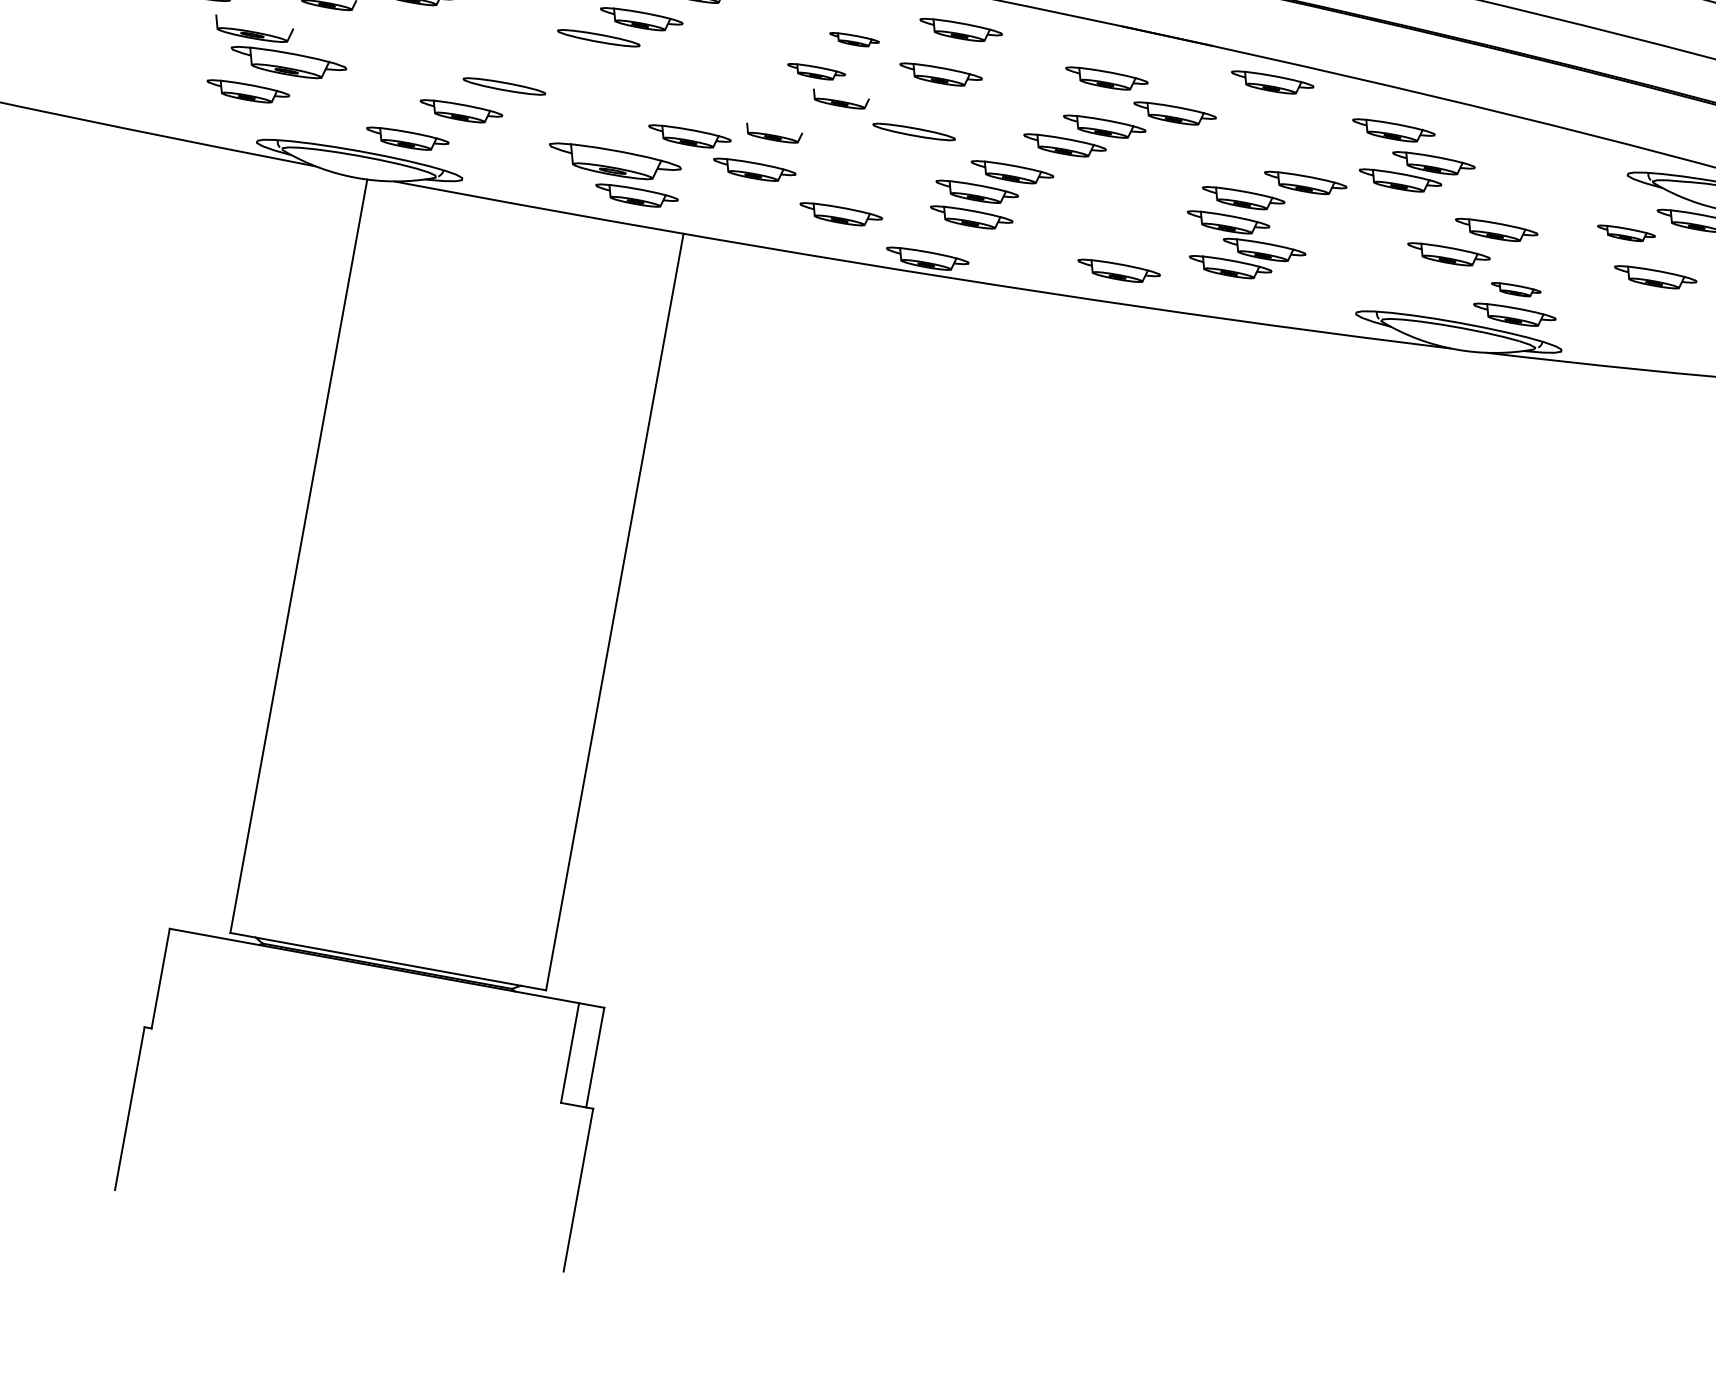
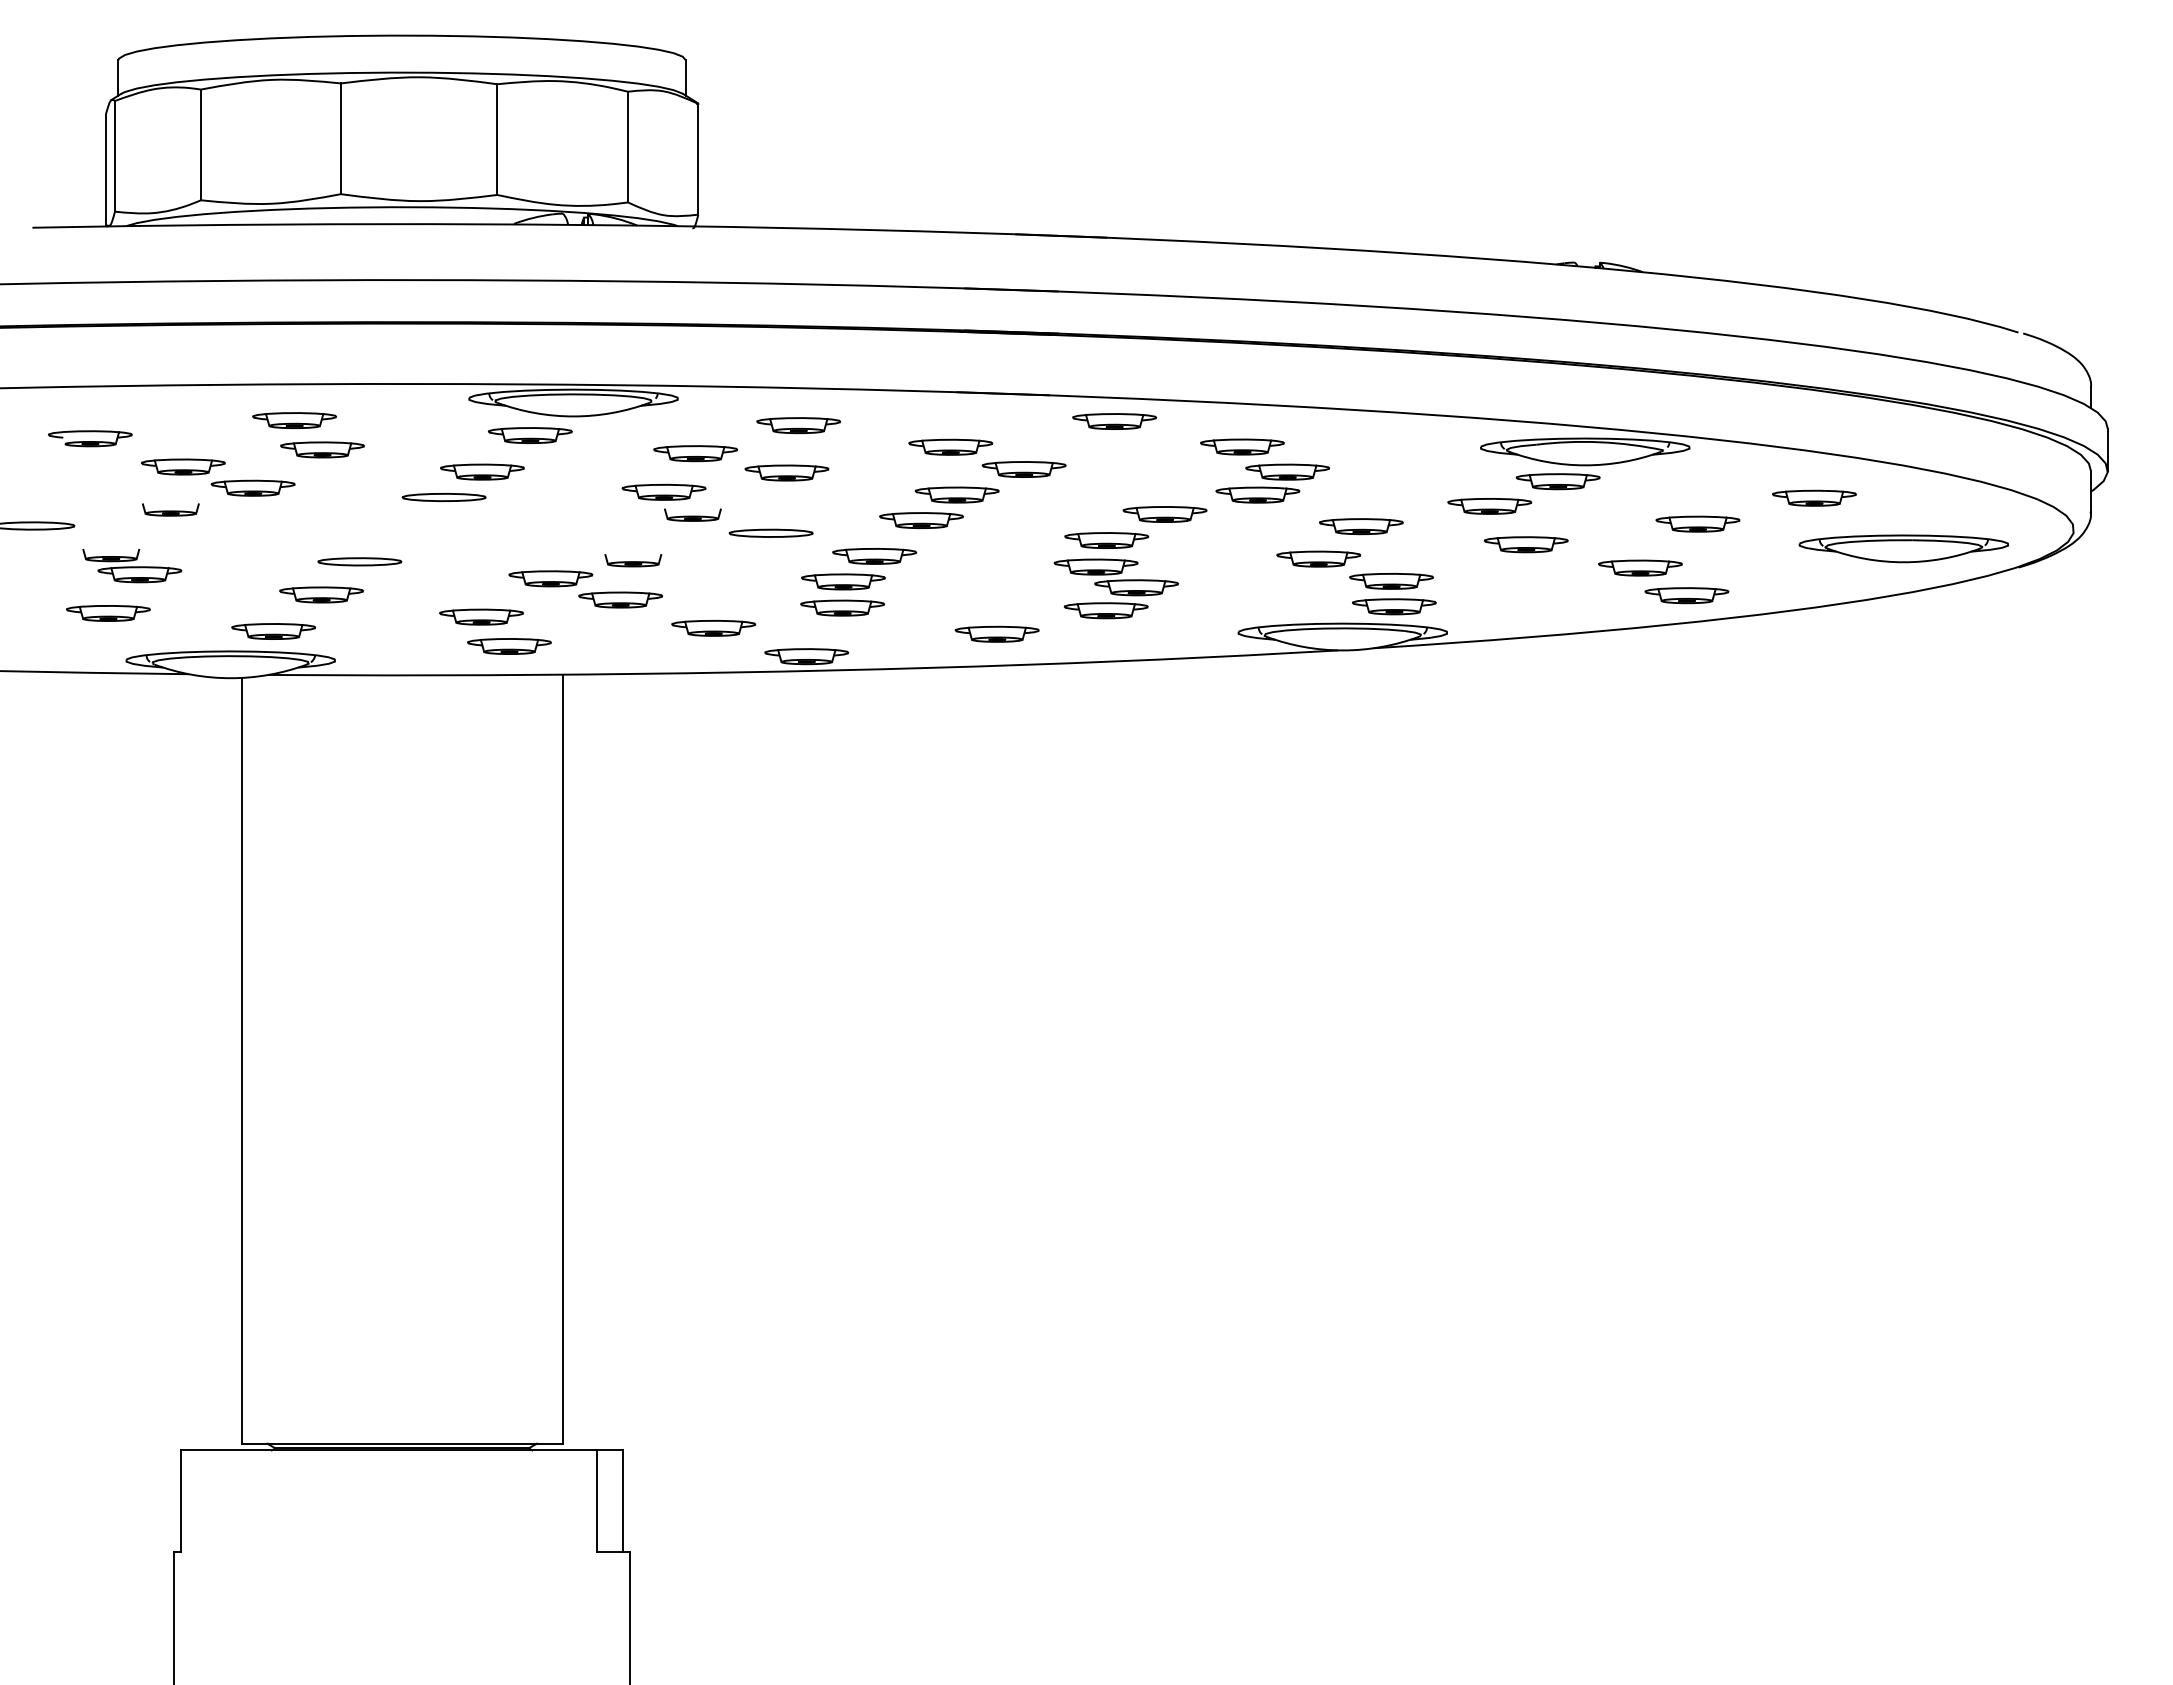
part: (853, 39) -> (695, 453), size x1.67
part: (280, 49) -> (132, 565), size x0.71
part: (815, 71) -> (663, 491), size x1.43
part: (614, 162) -> (481, 616), size x0.62
part: (1625, 234) -> (1489, 506), size x1.43
part: (1515, 290) -> (1391, 581), size x1.67

